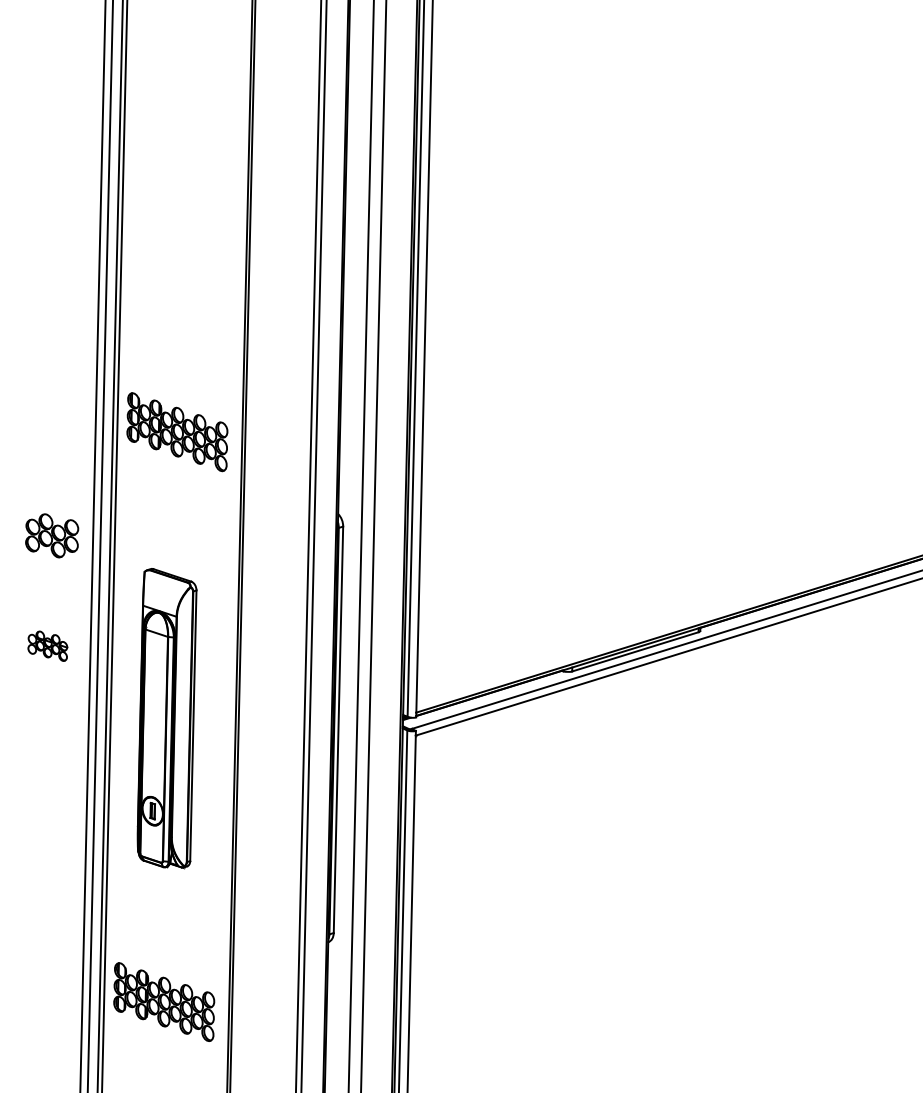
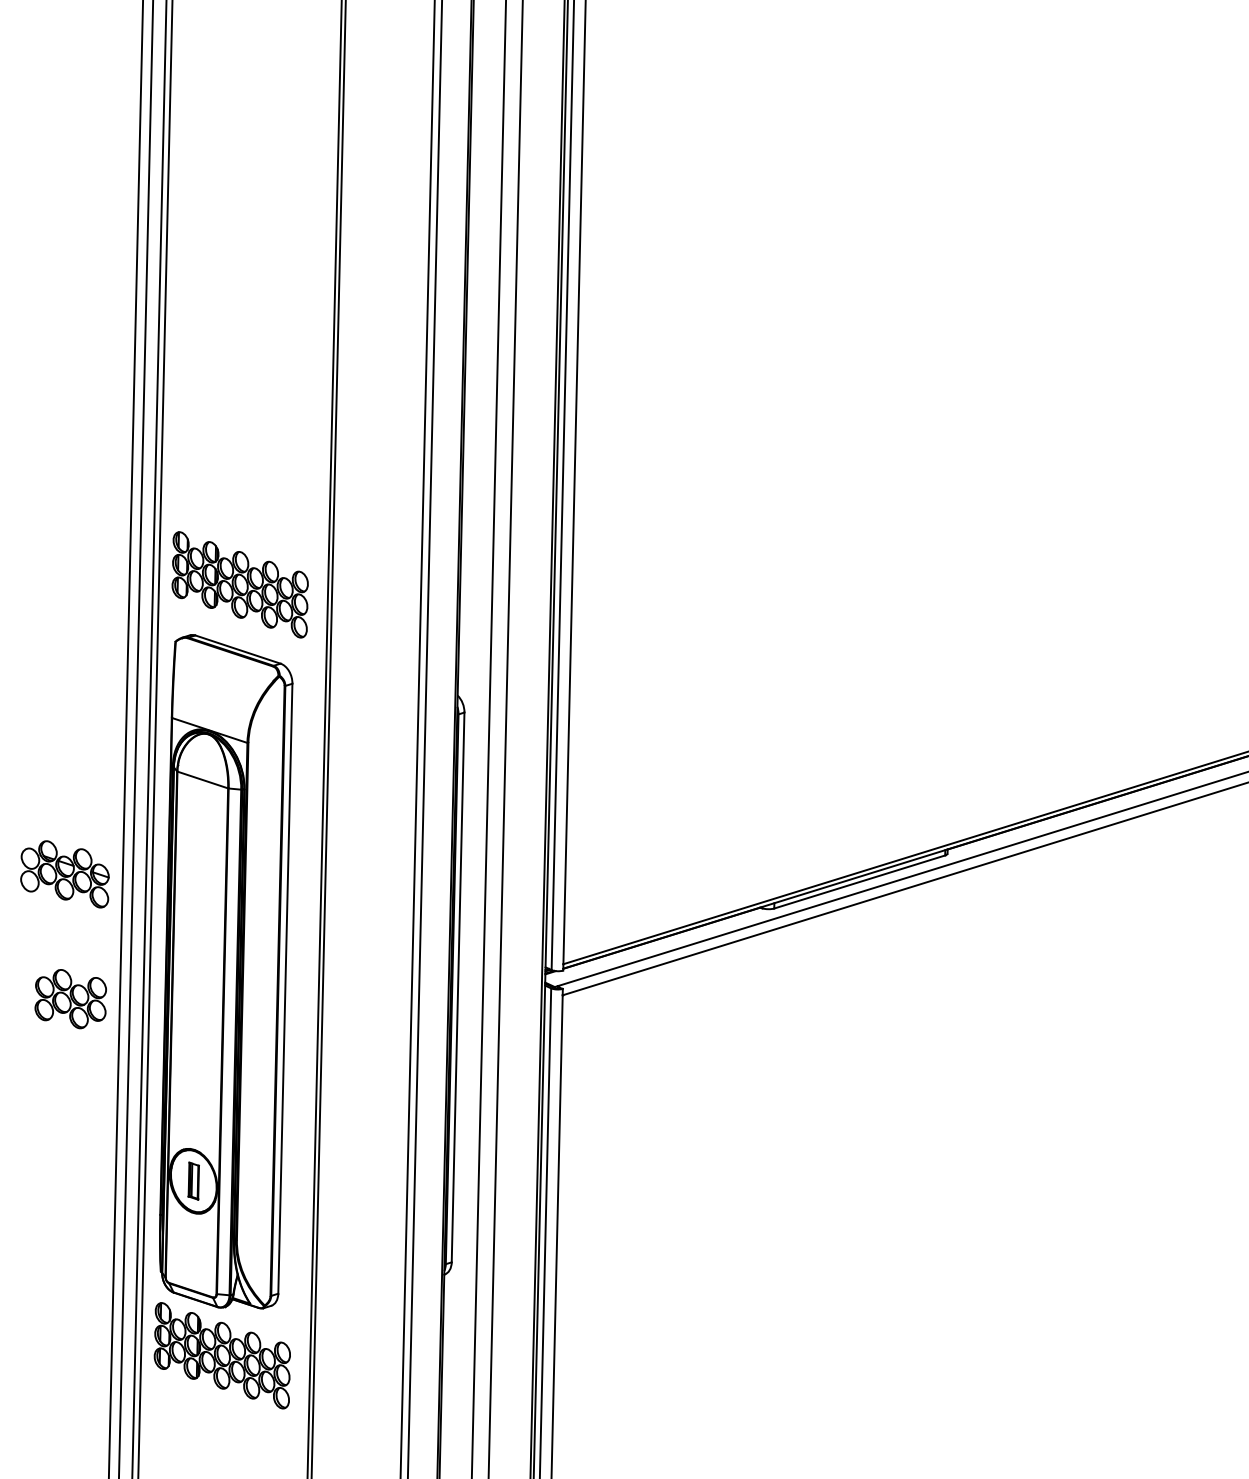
part: (51, 536) -> (70, 999), moved
part: (47, 646) -> (64, 874), size x1.67
part: (167, 718) -> (226, 971), size x1.67

